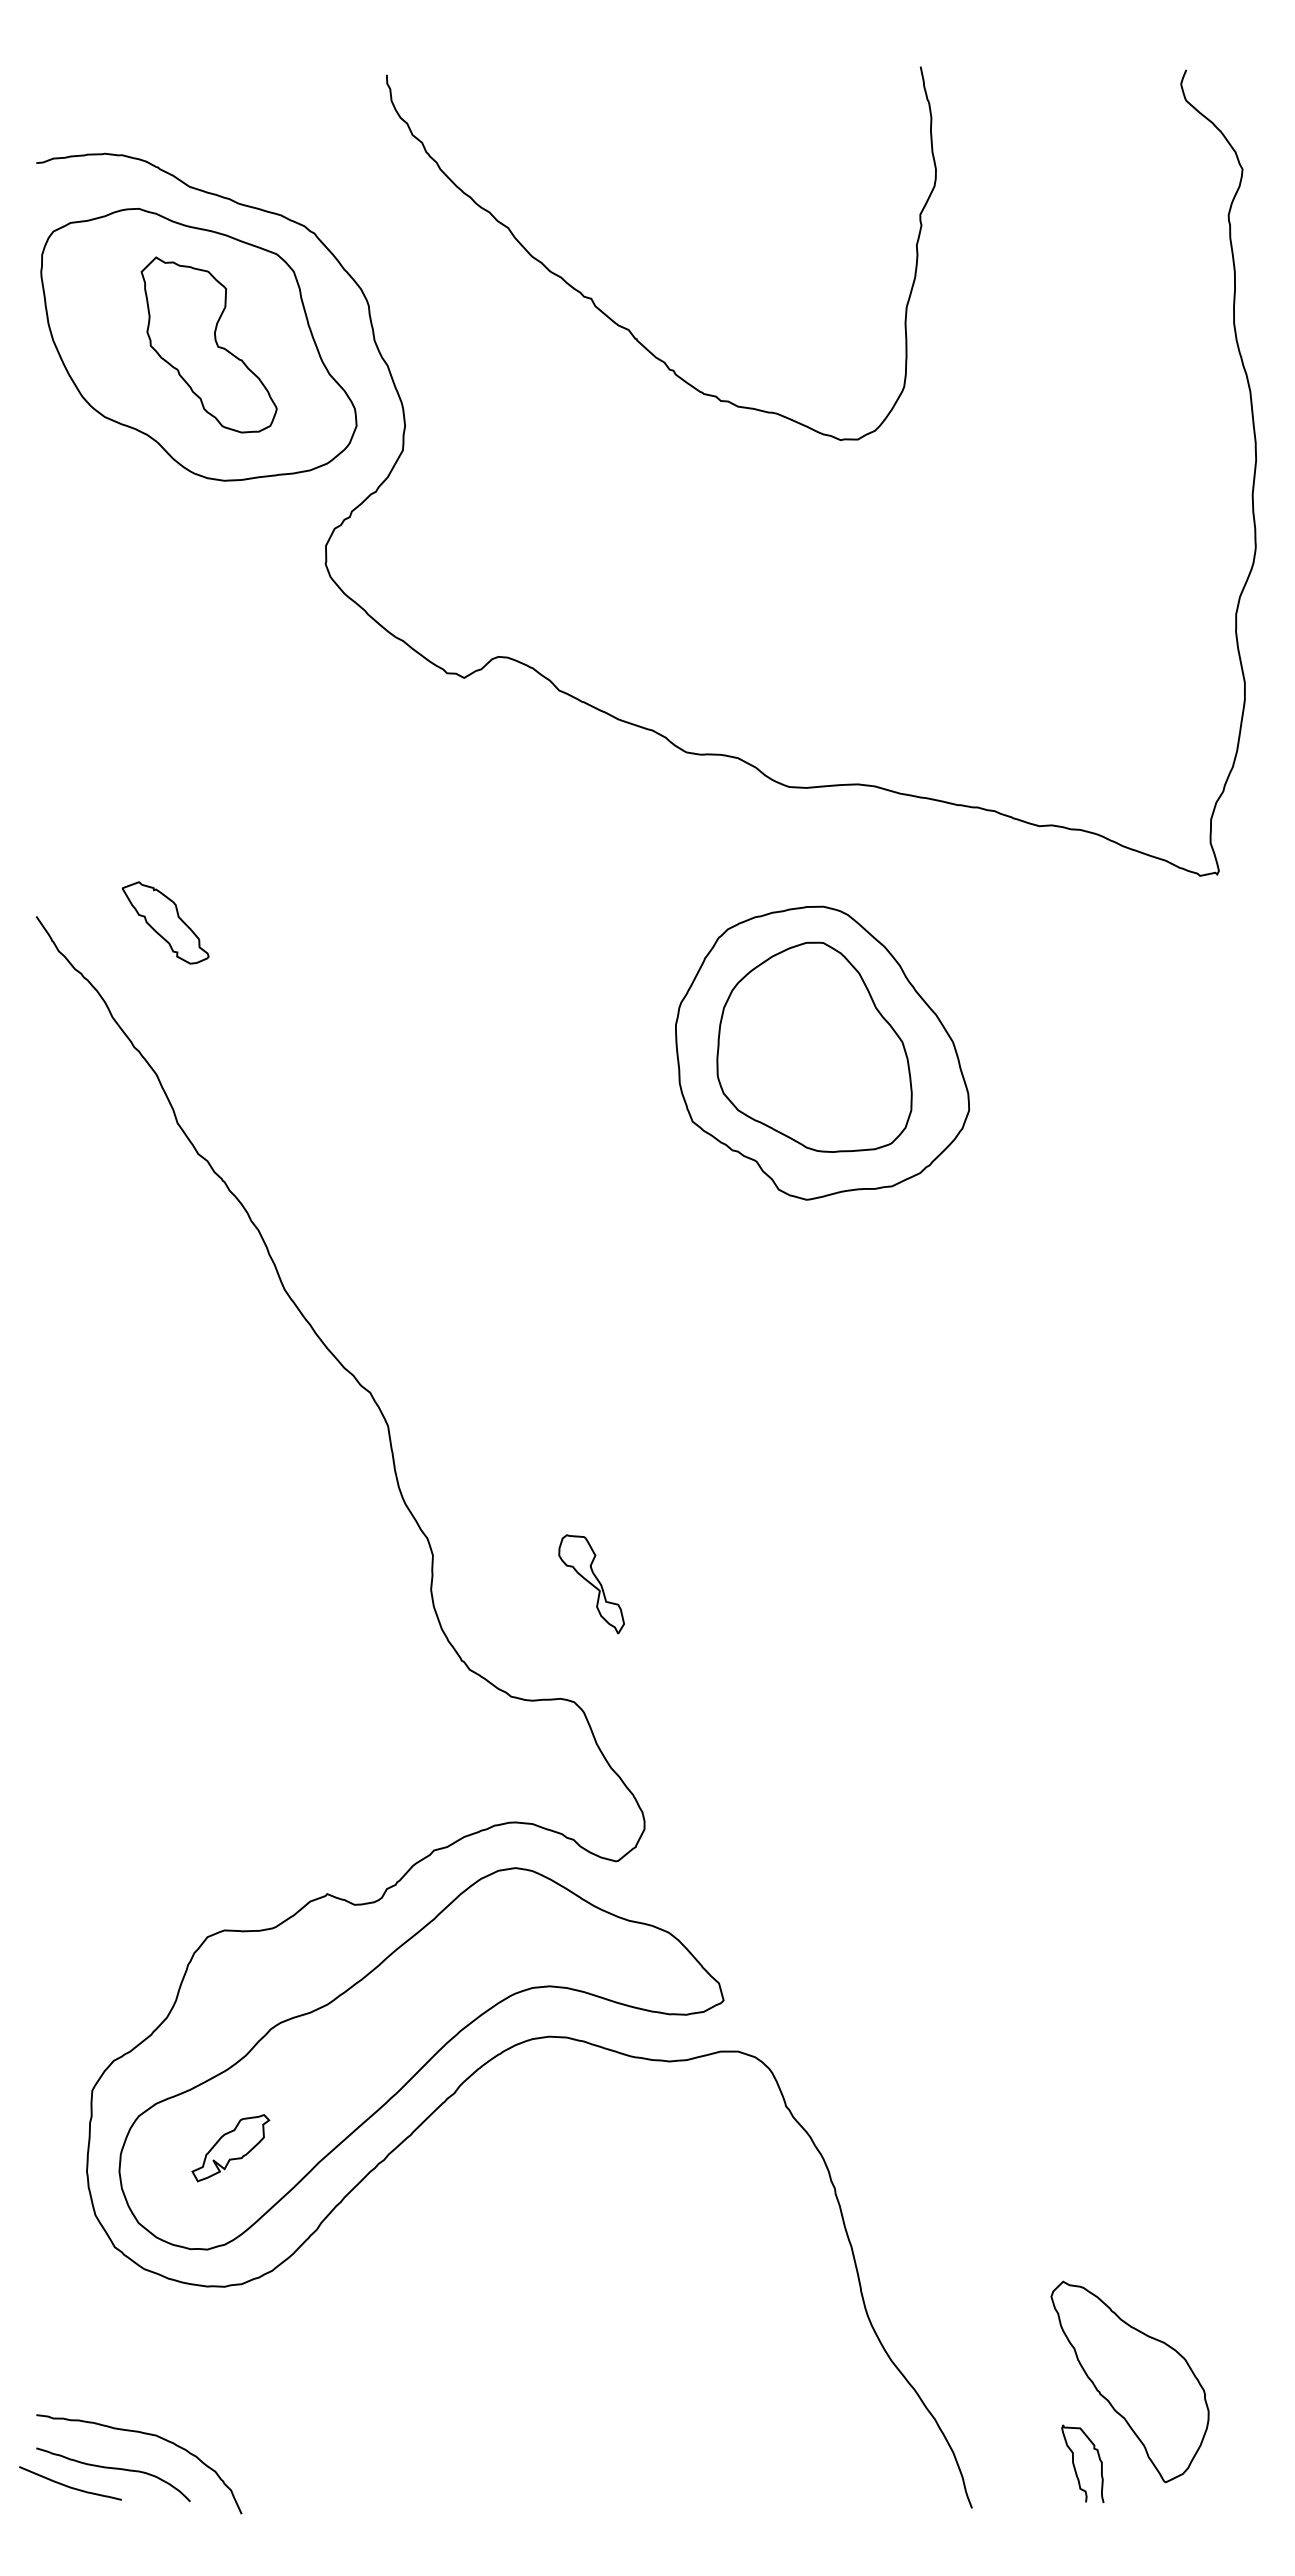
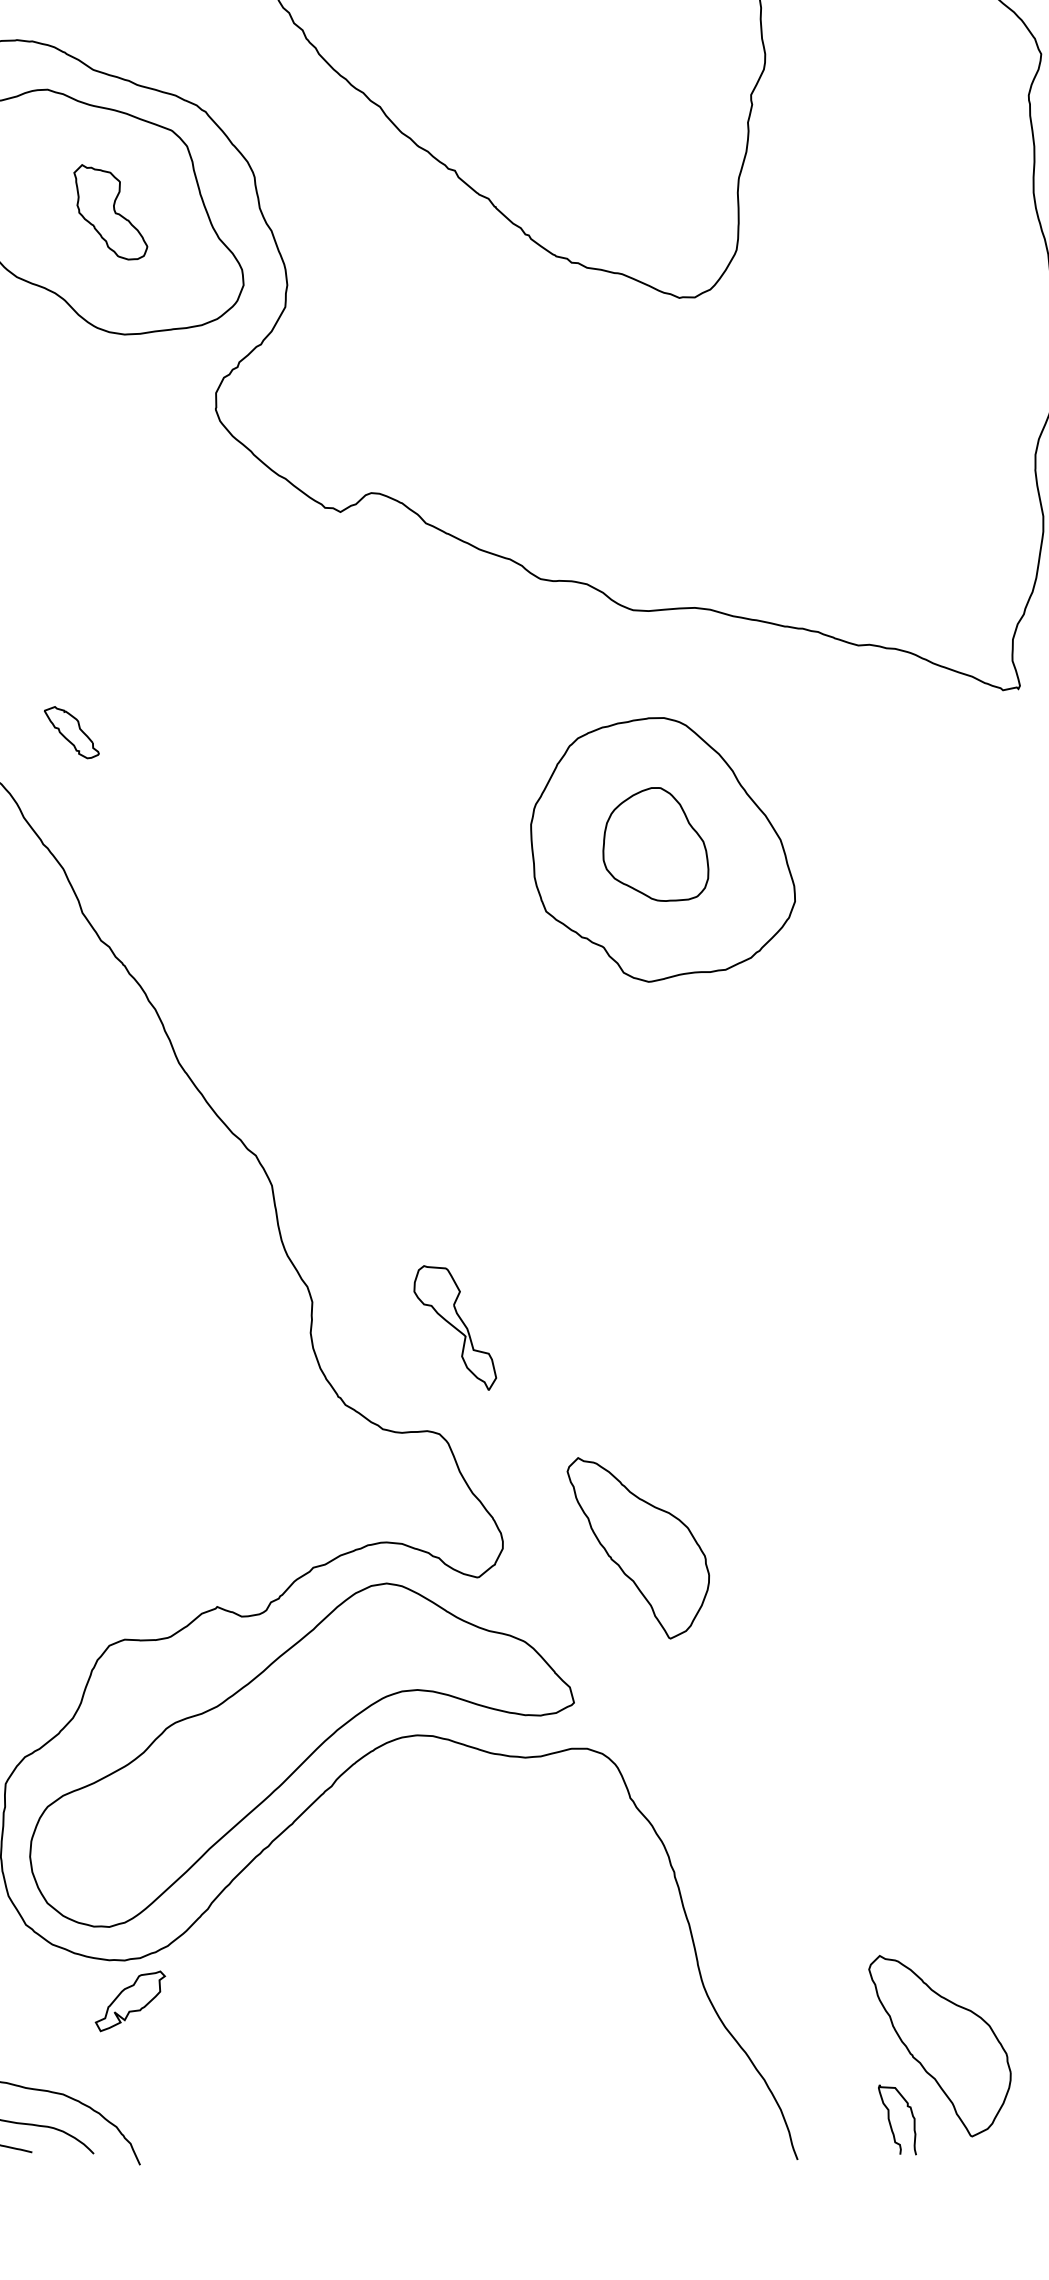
part: (208, 344) -> (110, 211), size x0.6
part: (165, 922) -> (71, 732), size x0.7
part: (814, 1046) -> (655, 843), size x0.6
part: (591, 1584) -> (455, 1328), size x1.4
part: (794, 1828) -> (637, 1547), added
part: (230, 2148) -> (130, 2001), moved

